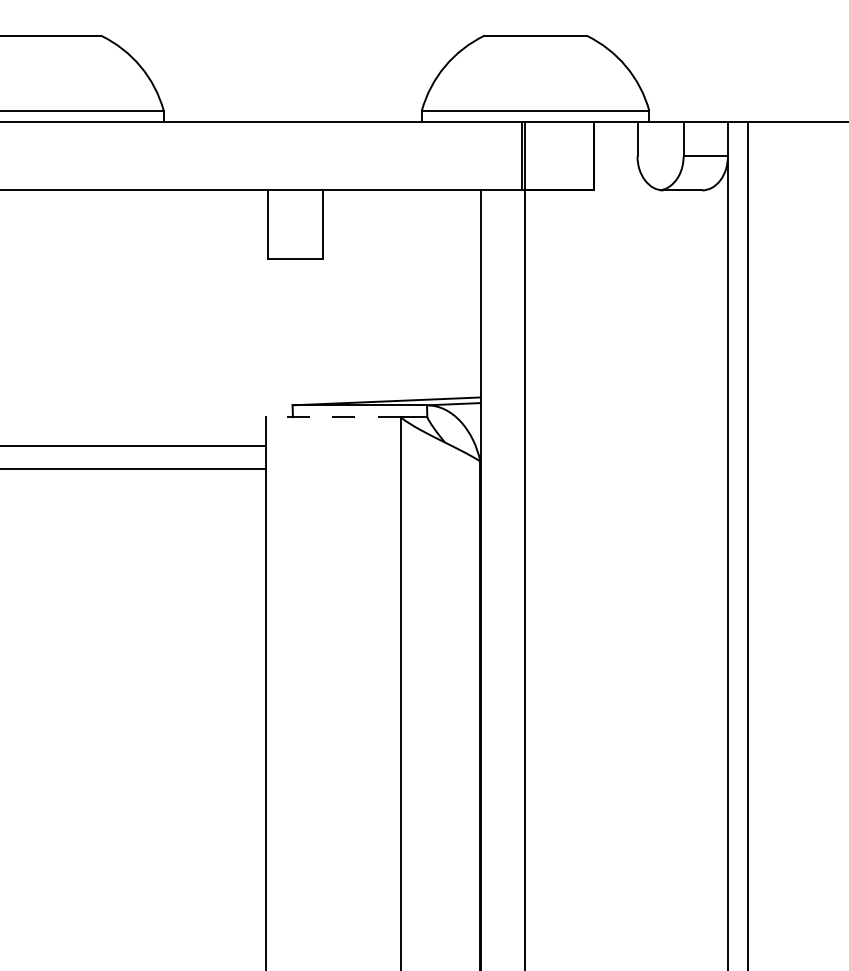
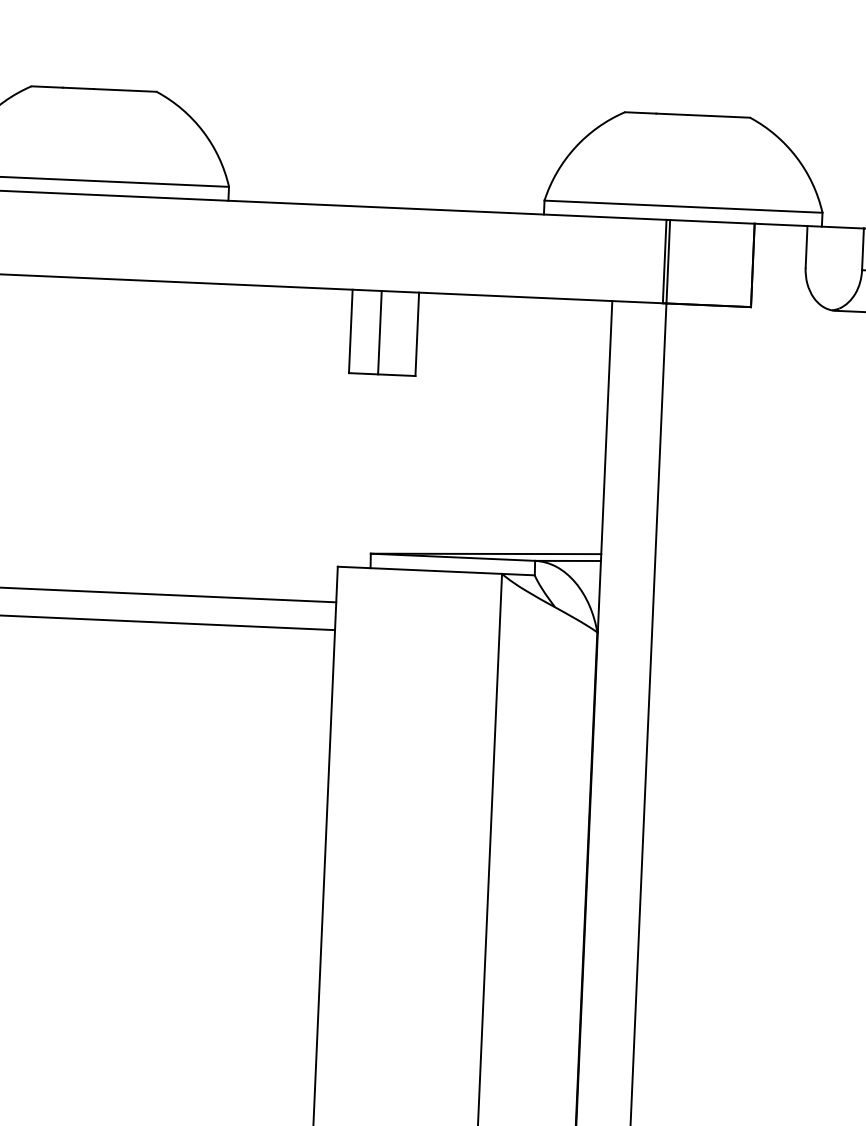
line: (292, 224) -> (380, 332), added
line: (332, 417) -> (418, 570), dashed -> solid

